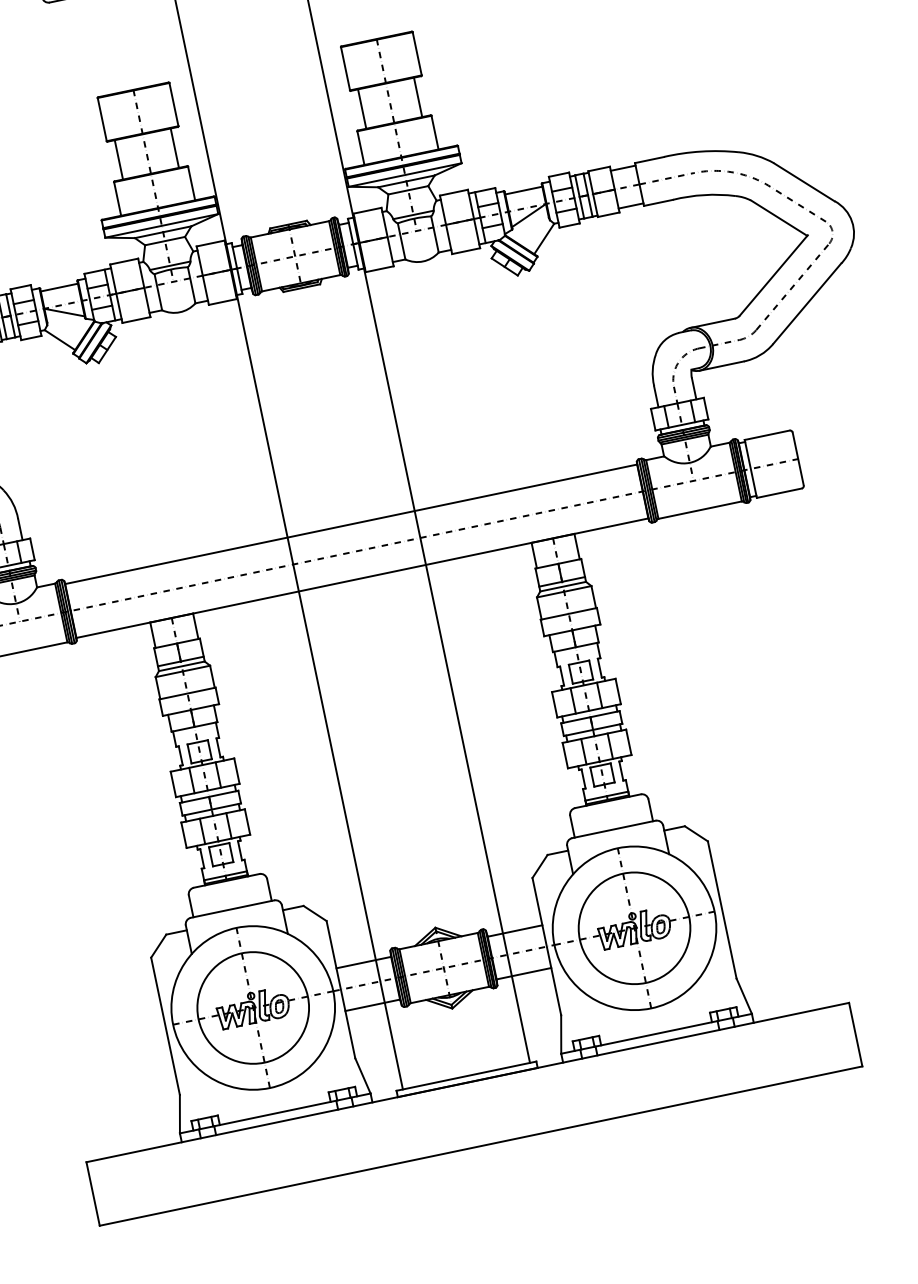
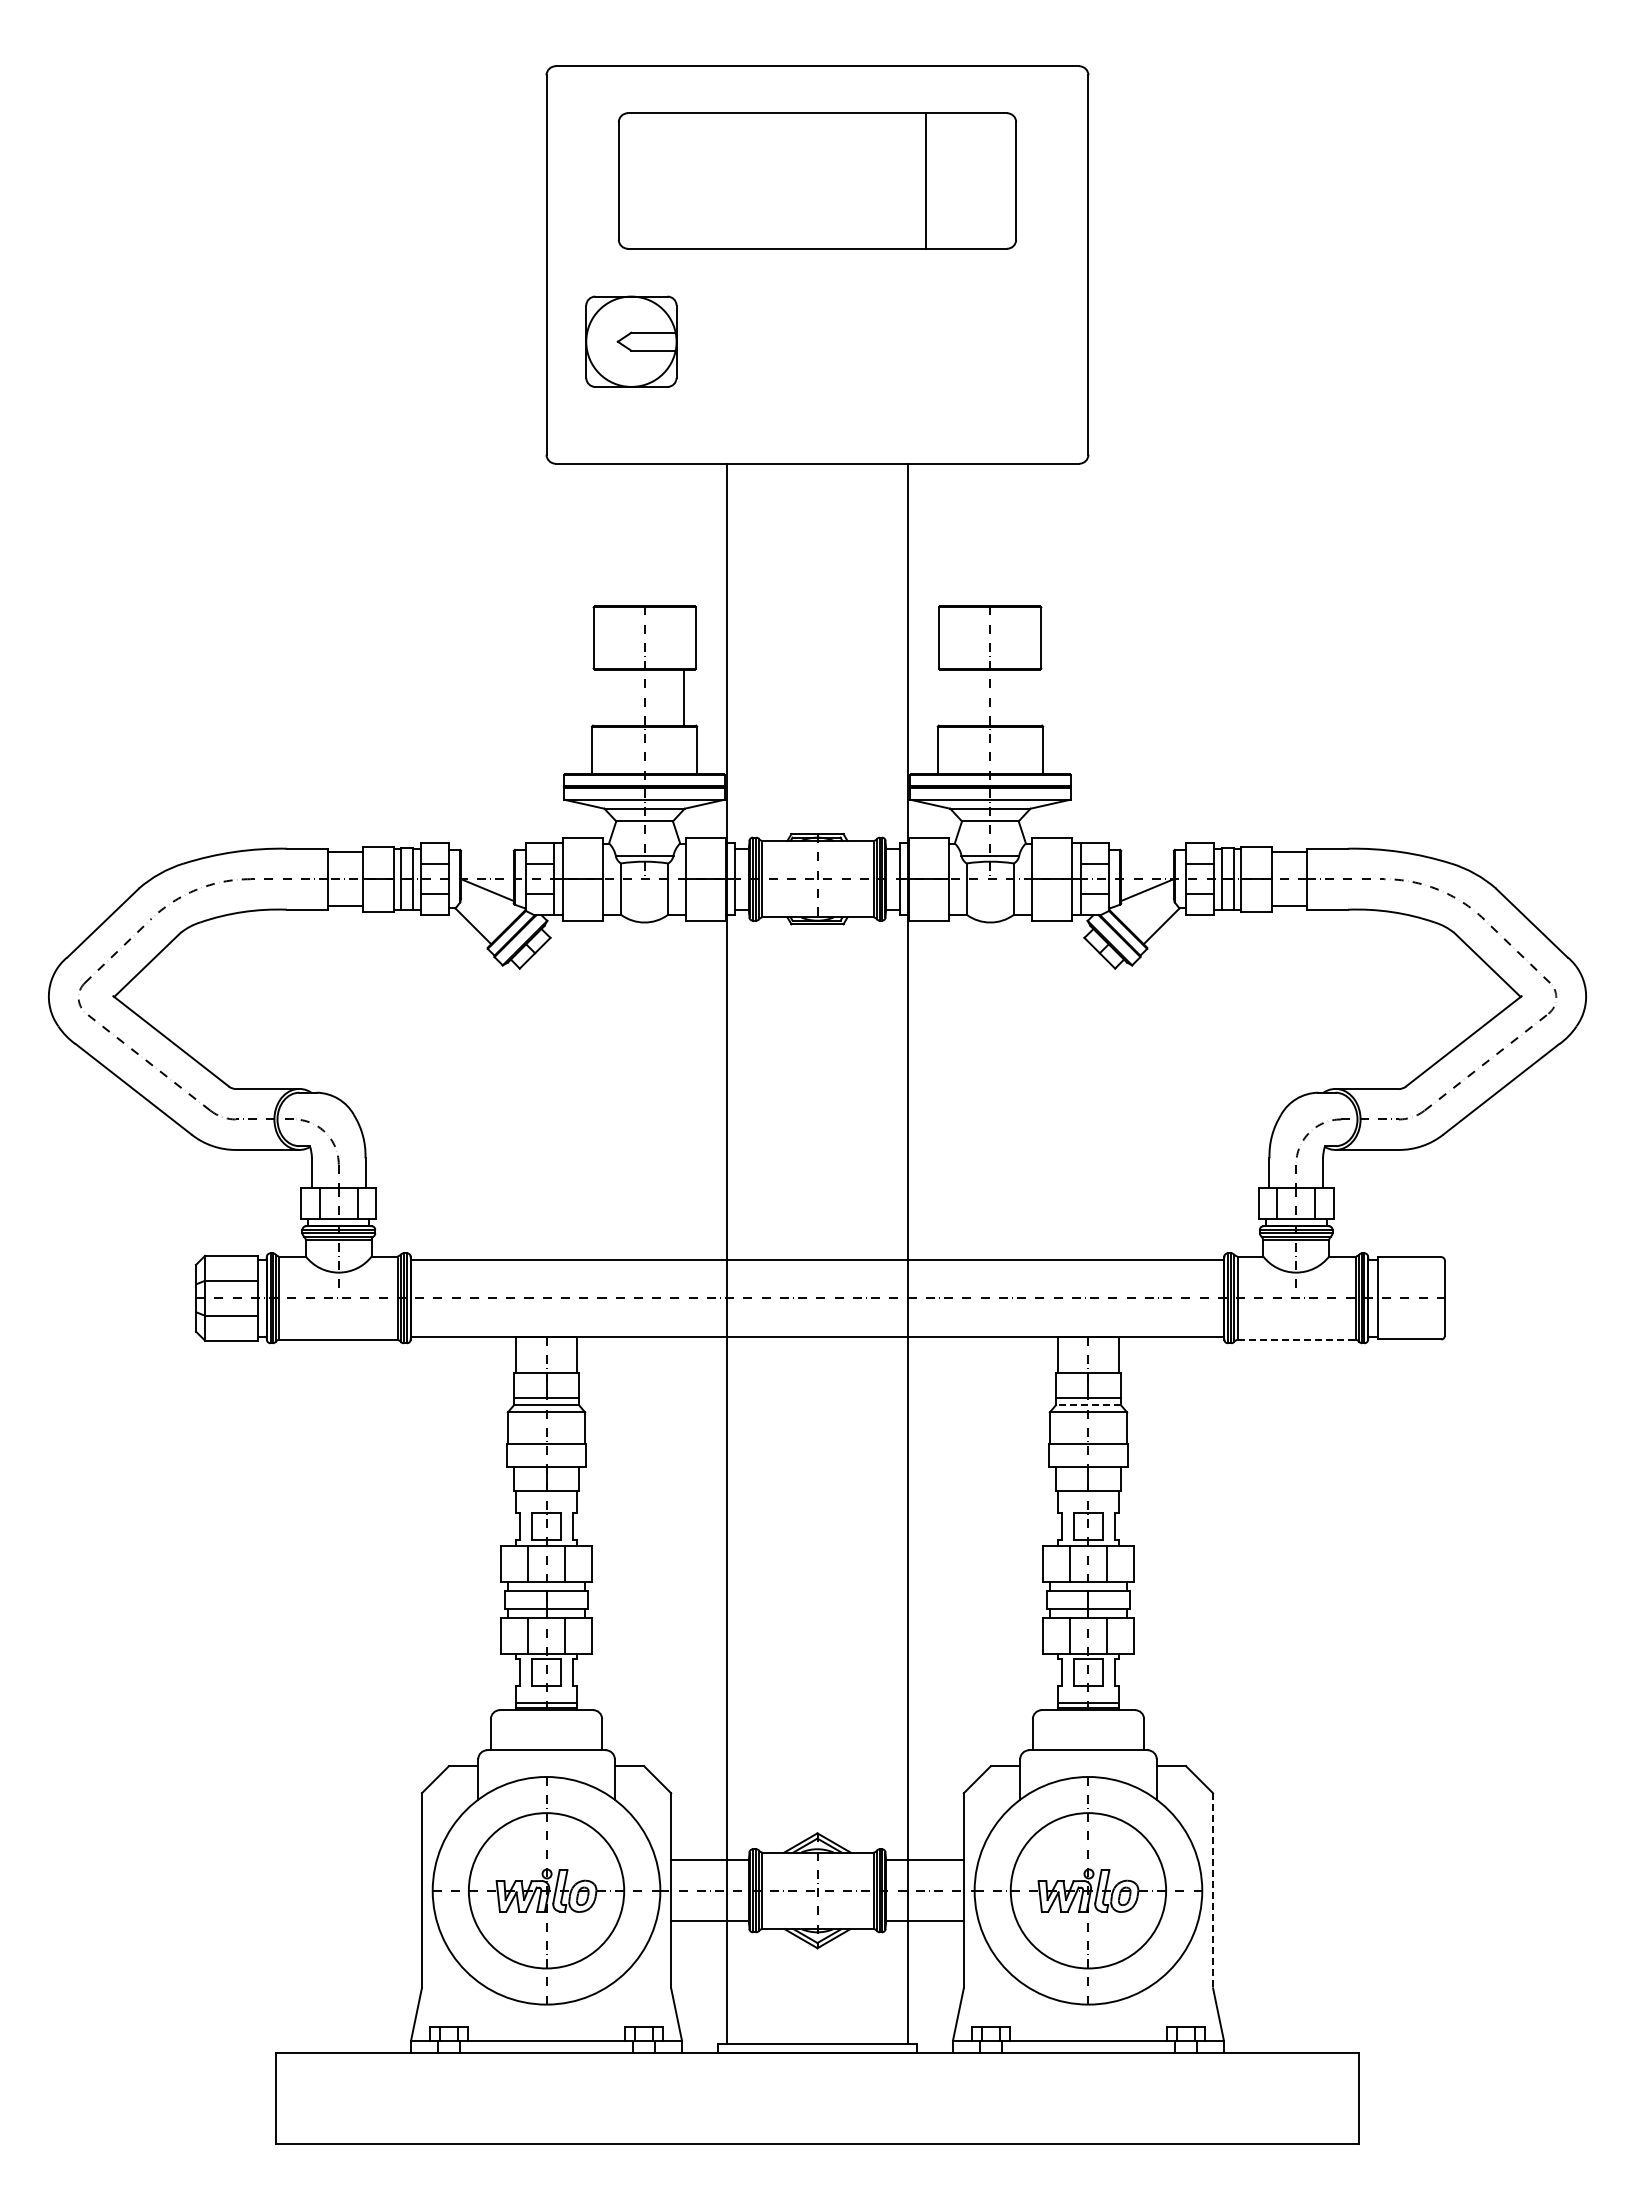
line: (418, 97) -> (1030, 697), removed
line: (362, 108) -> (950, 697), removed
line: (118, 159) -> (604, 697), removed
line: (523, 190) -> (1147, 854), removed
line: (59, 287) -> (487, 854), removed
line: (700, 510) -> (1297, 1340), solid -> dashed
line: (563, 586) -> (1088, 1405), solid -> dashed
line: (722, 909) -> (1213, 1890), solid -> dashed

